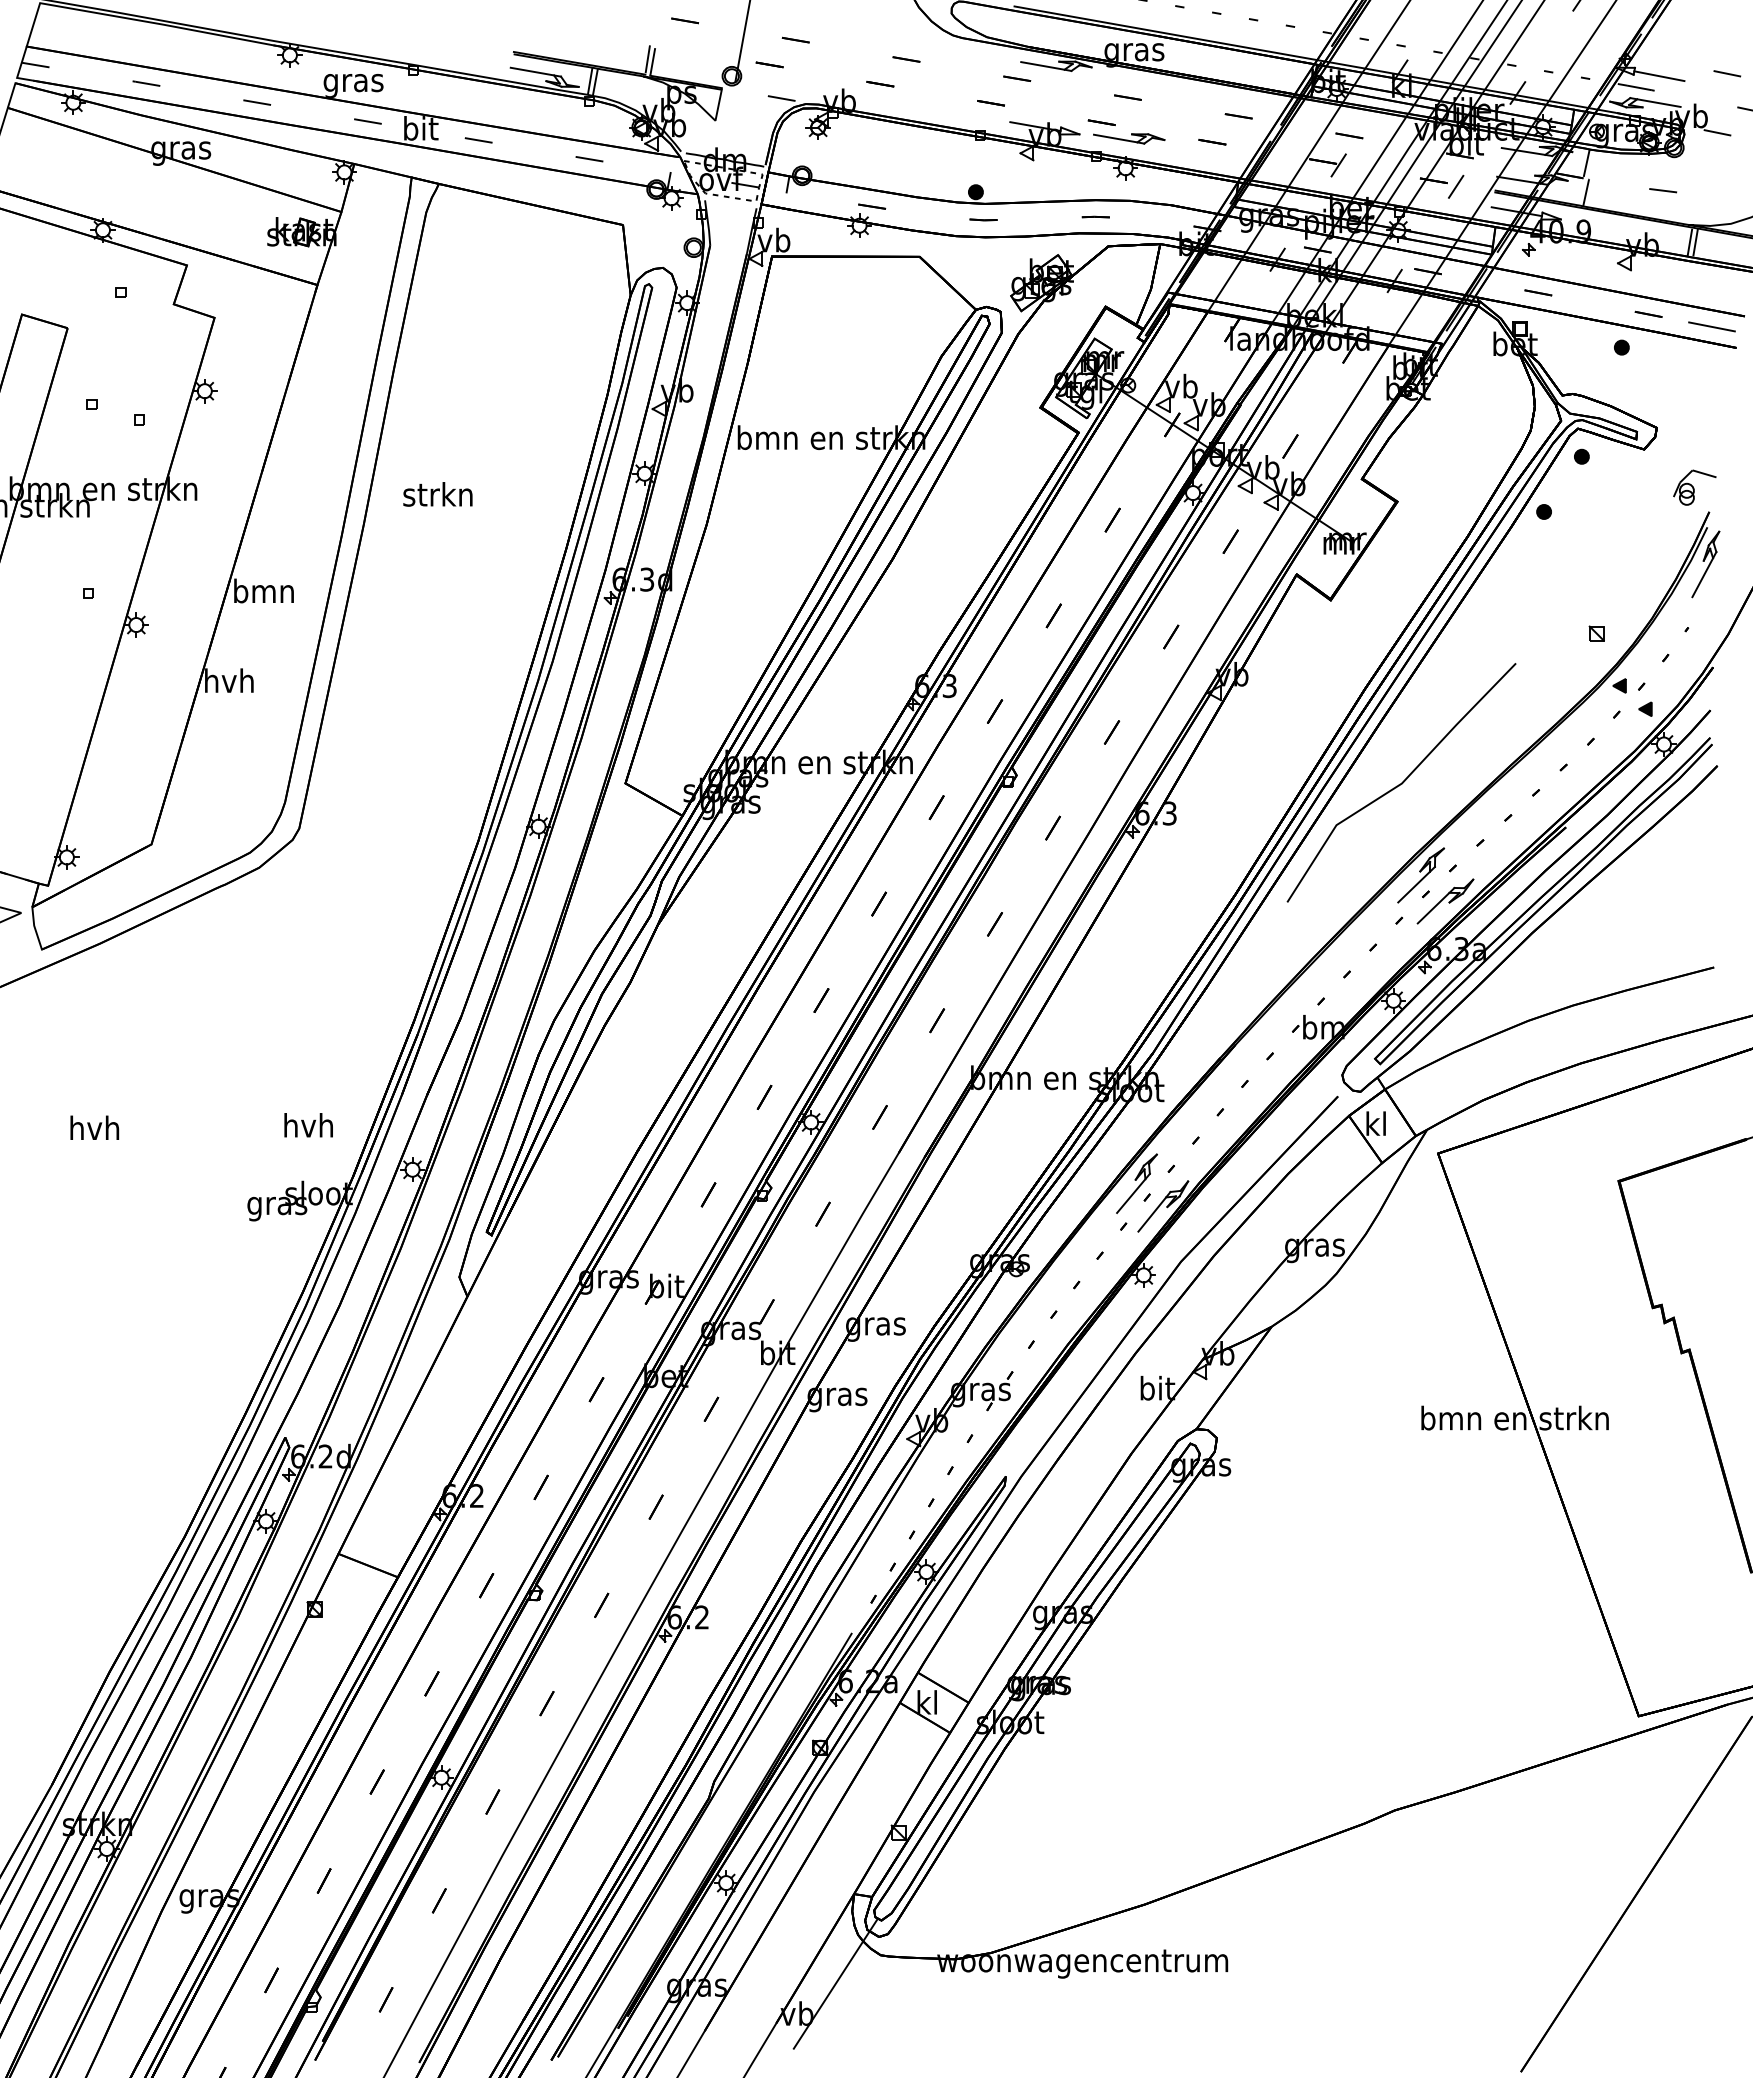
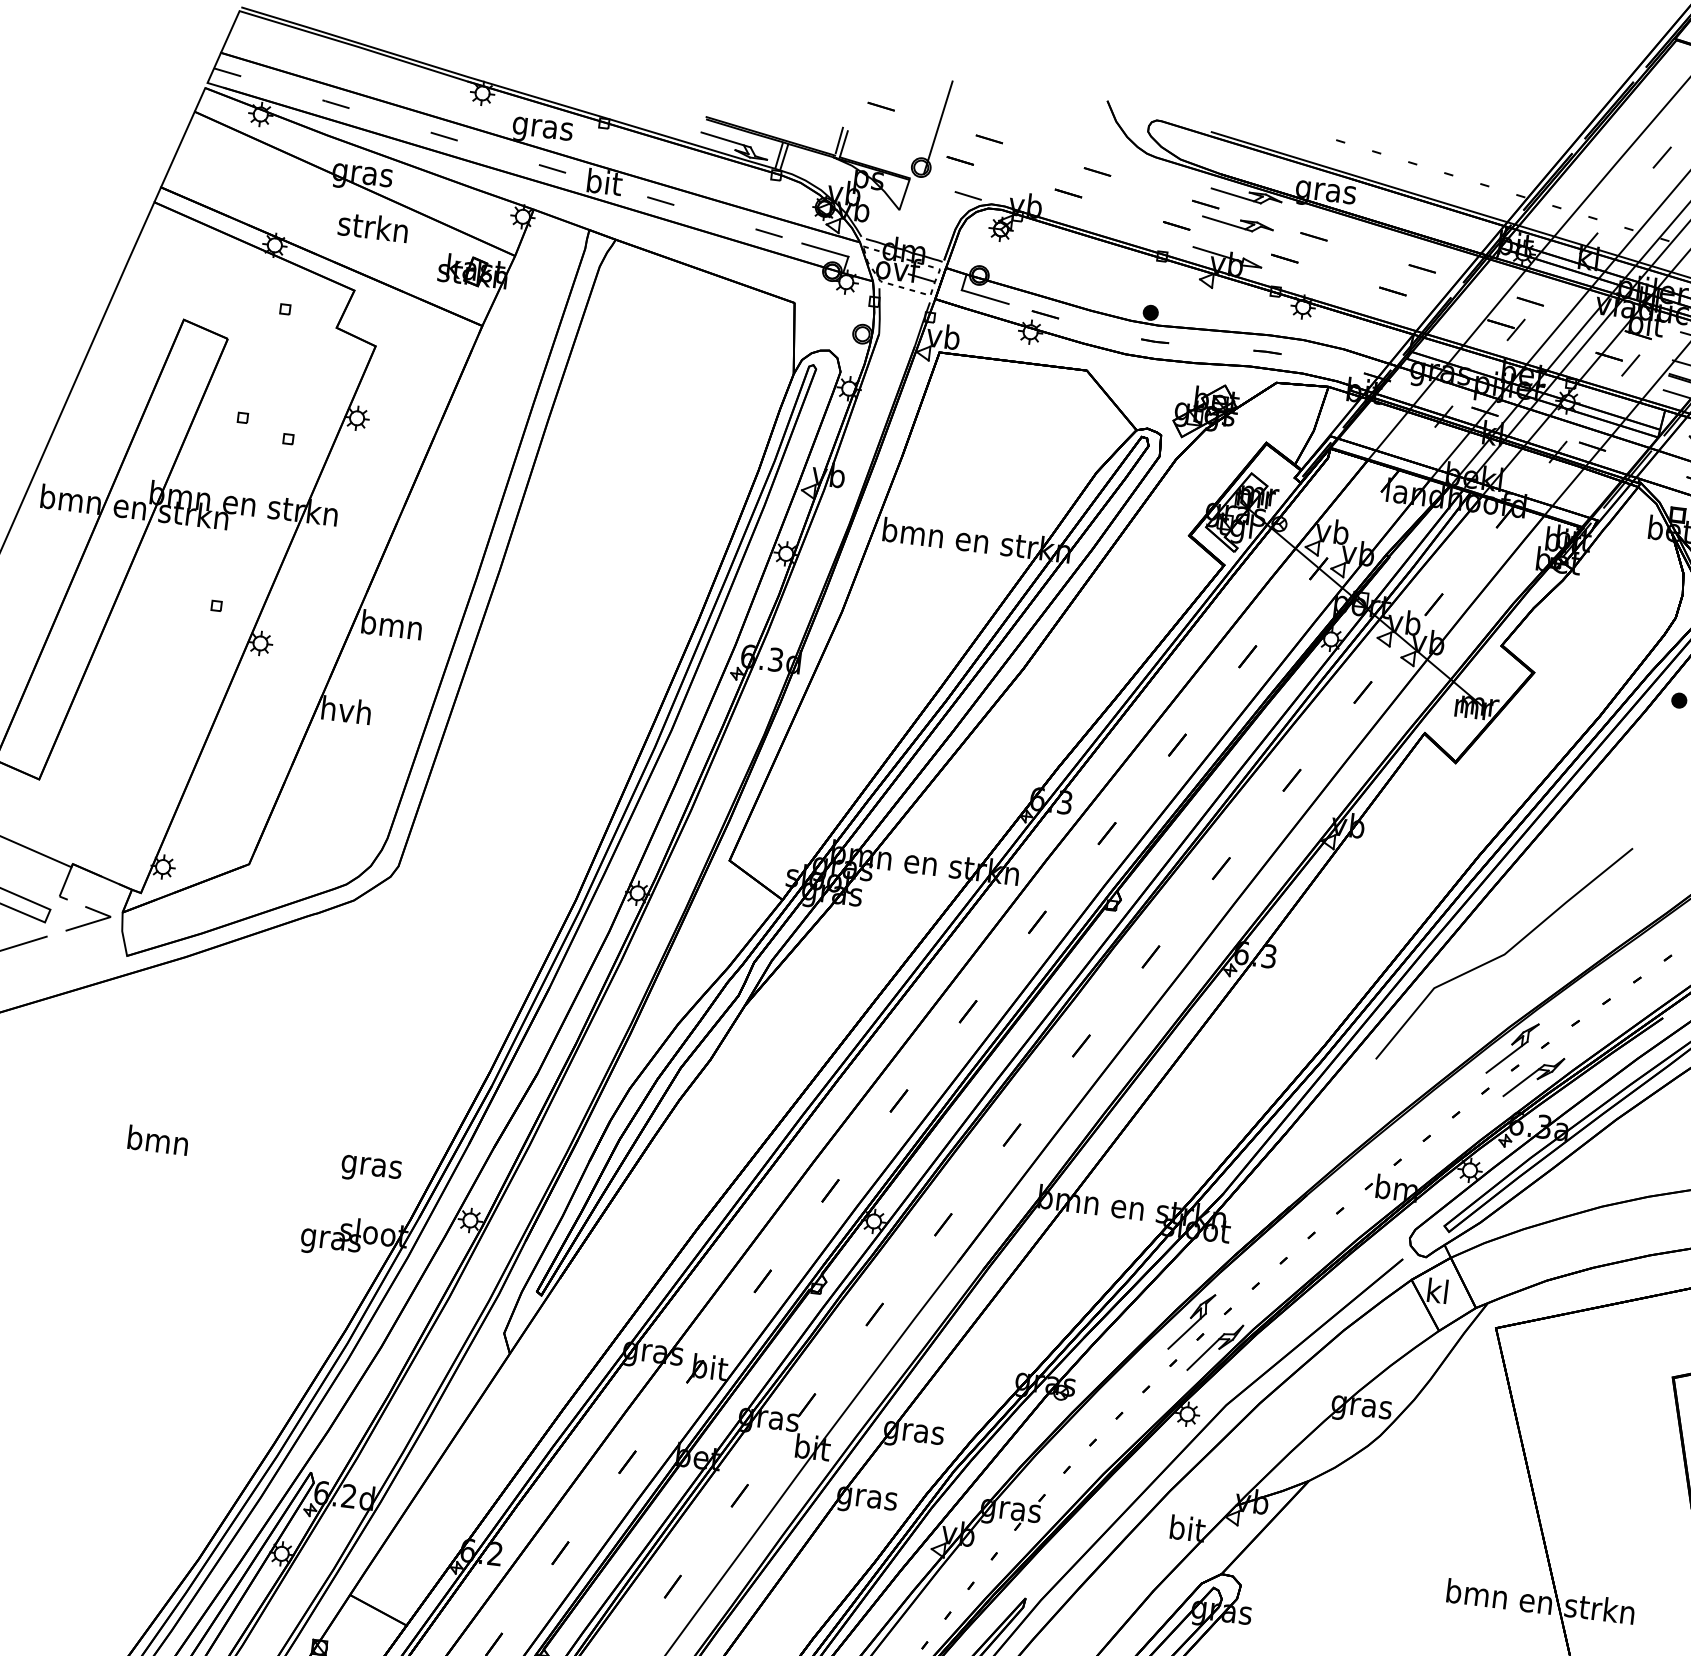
part: (1129, 138) -> (1238, 224), moved
line: (646, 168) -> (824, 249), added
line: (810, 196) -> (985, 297), added
text: (437, 494) -> (372, 227), moved
text: (94, 1127) -> (158, 1139), hvh -> bmn
text: (308, 1128) -> (371, 1166), hvh -> gras

